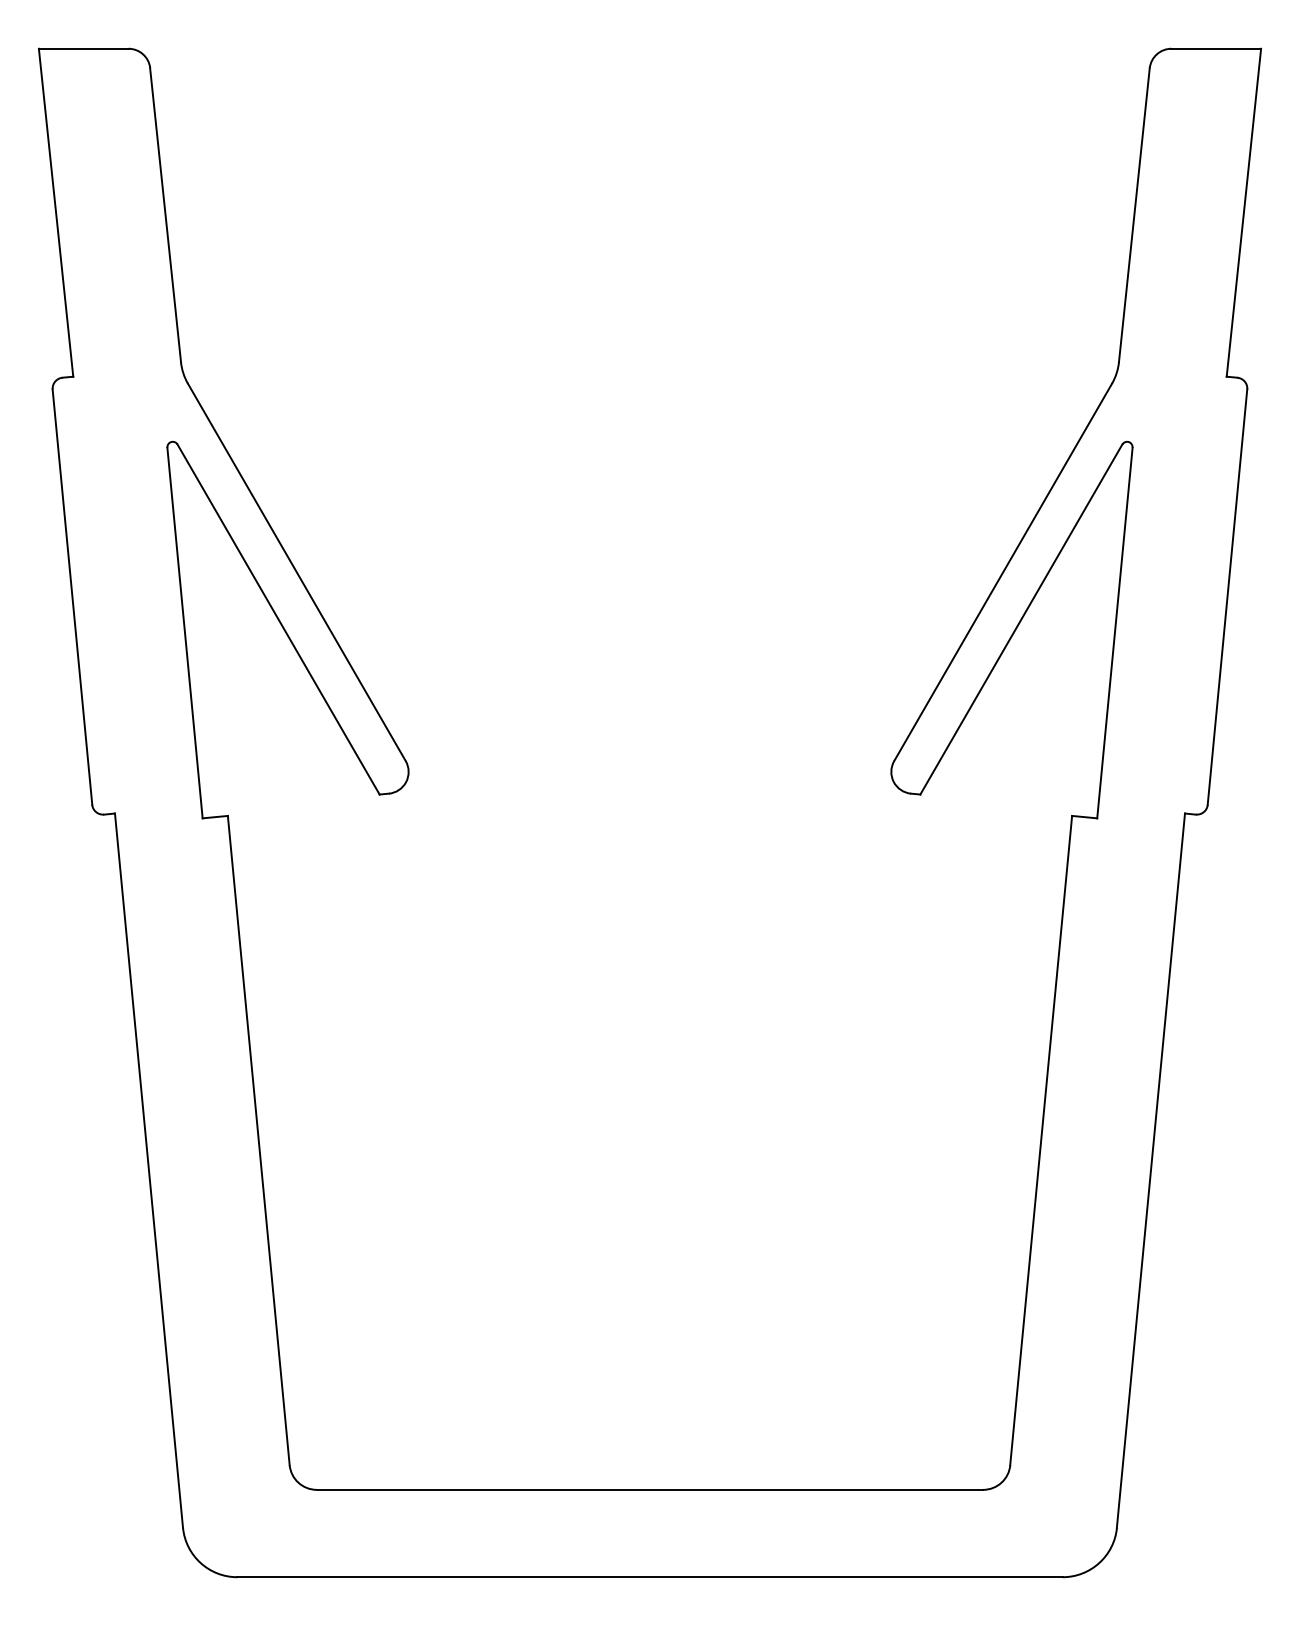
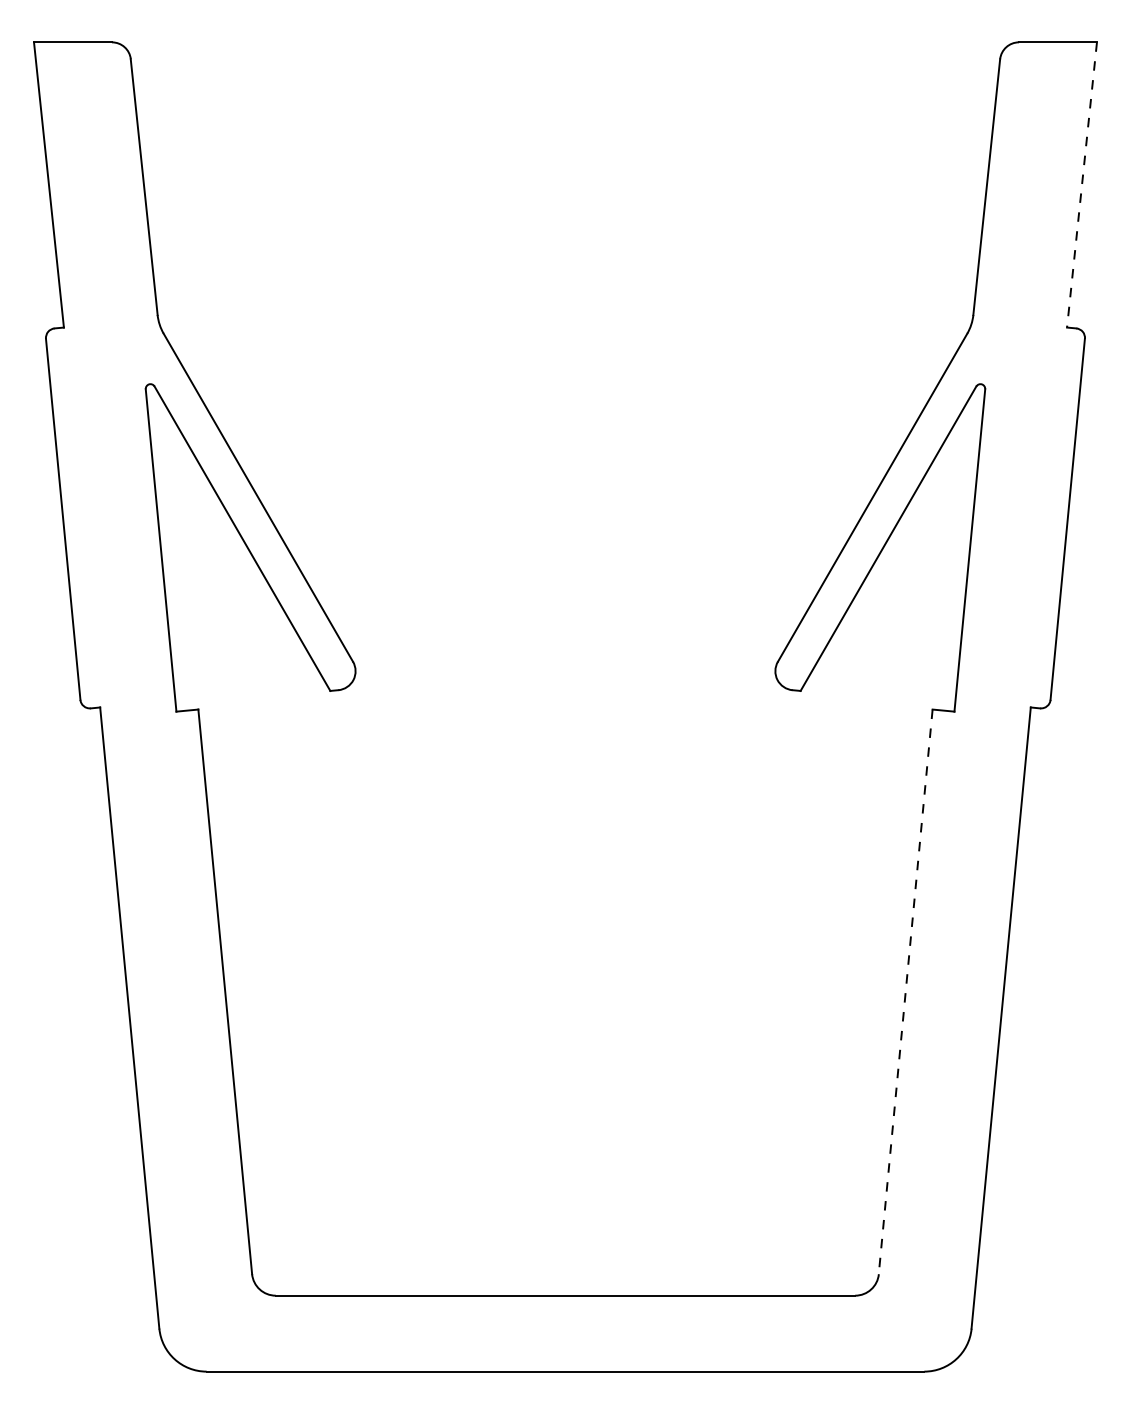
line: (1243, 212) -> (1081, 184), solid -> dashed
line: (1041, 1141) -> (905, 992), solid -> dashed

